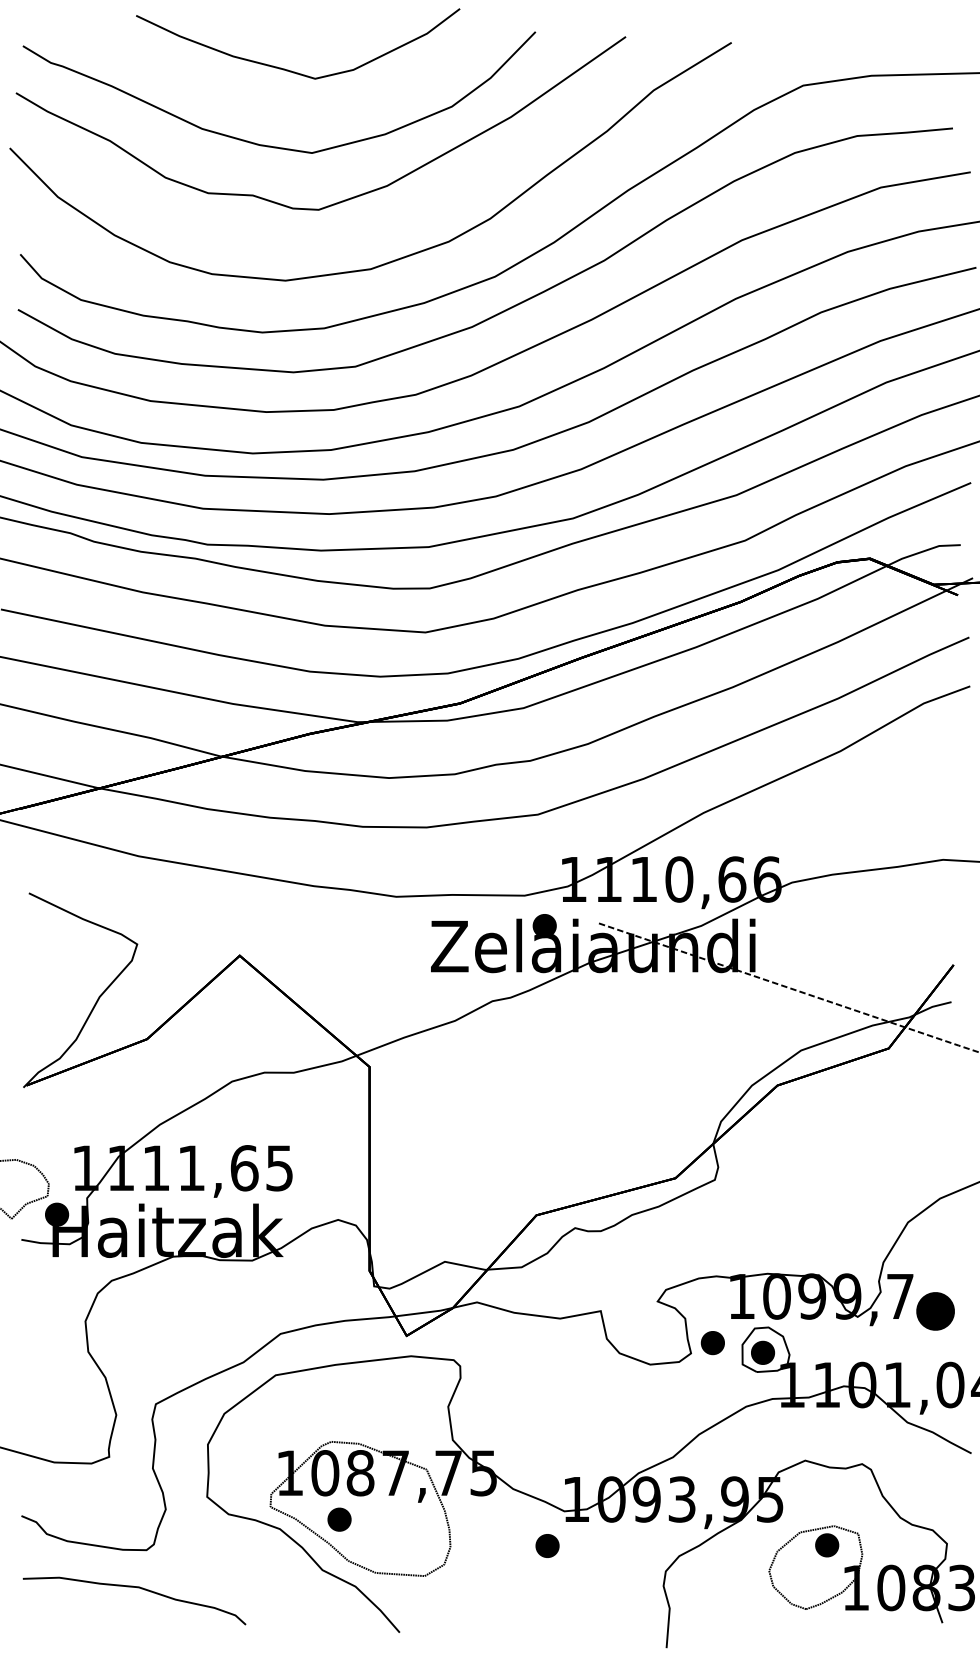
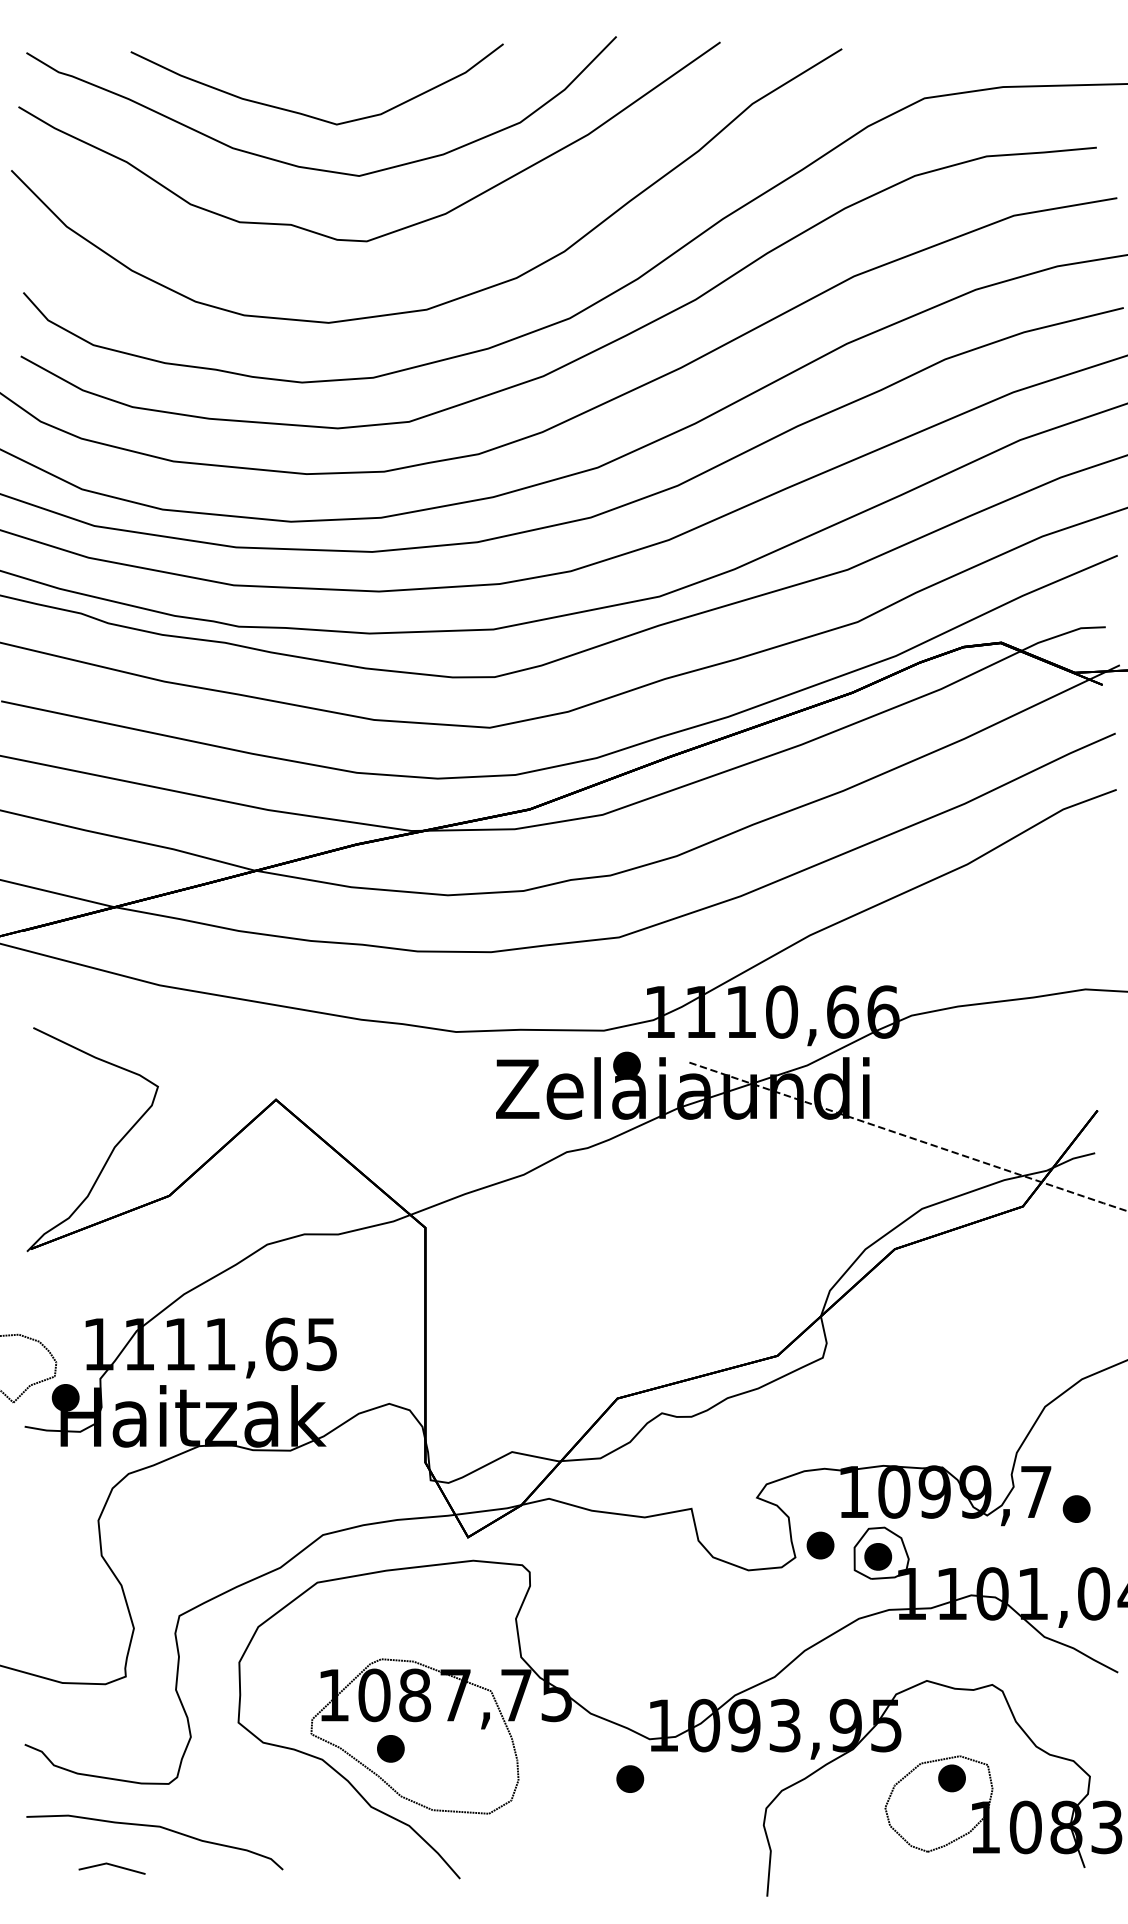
curve: (289, 70) -> (307, 114), moved
part: (935, 1310) -> (1076, 1508), size x0.62
line: (98, 1621) -> (113, 1866), added

